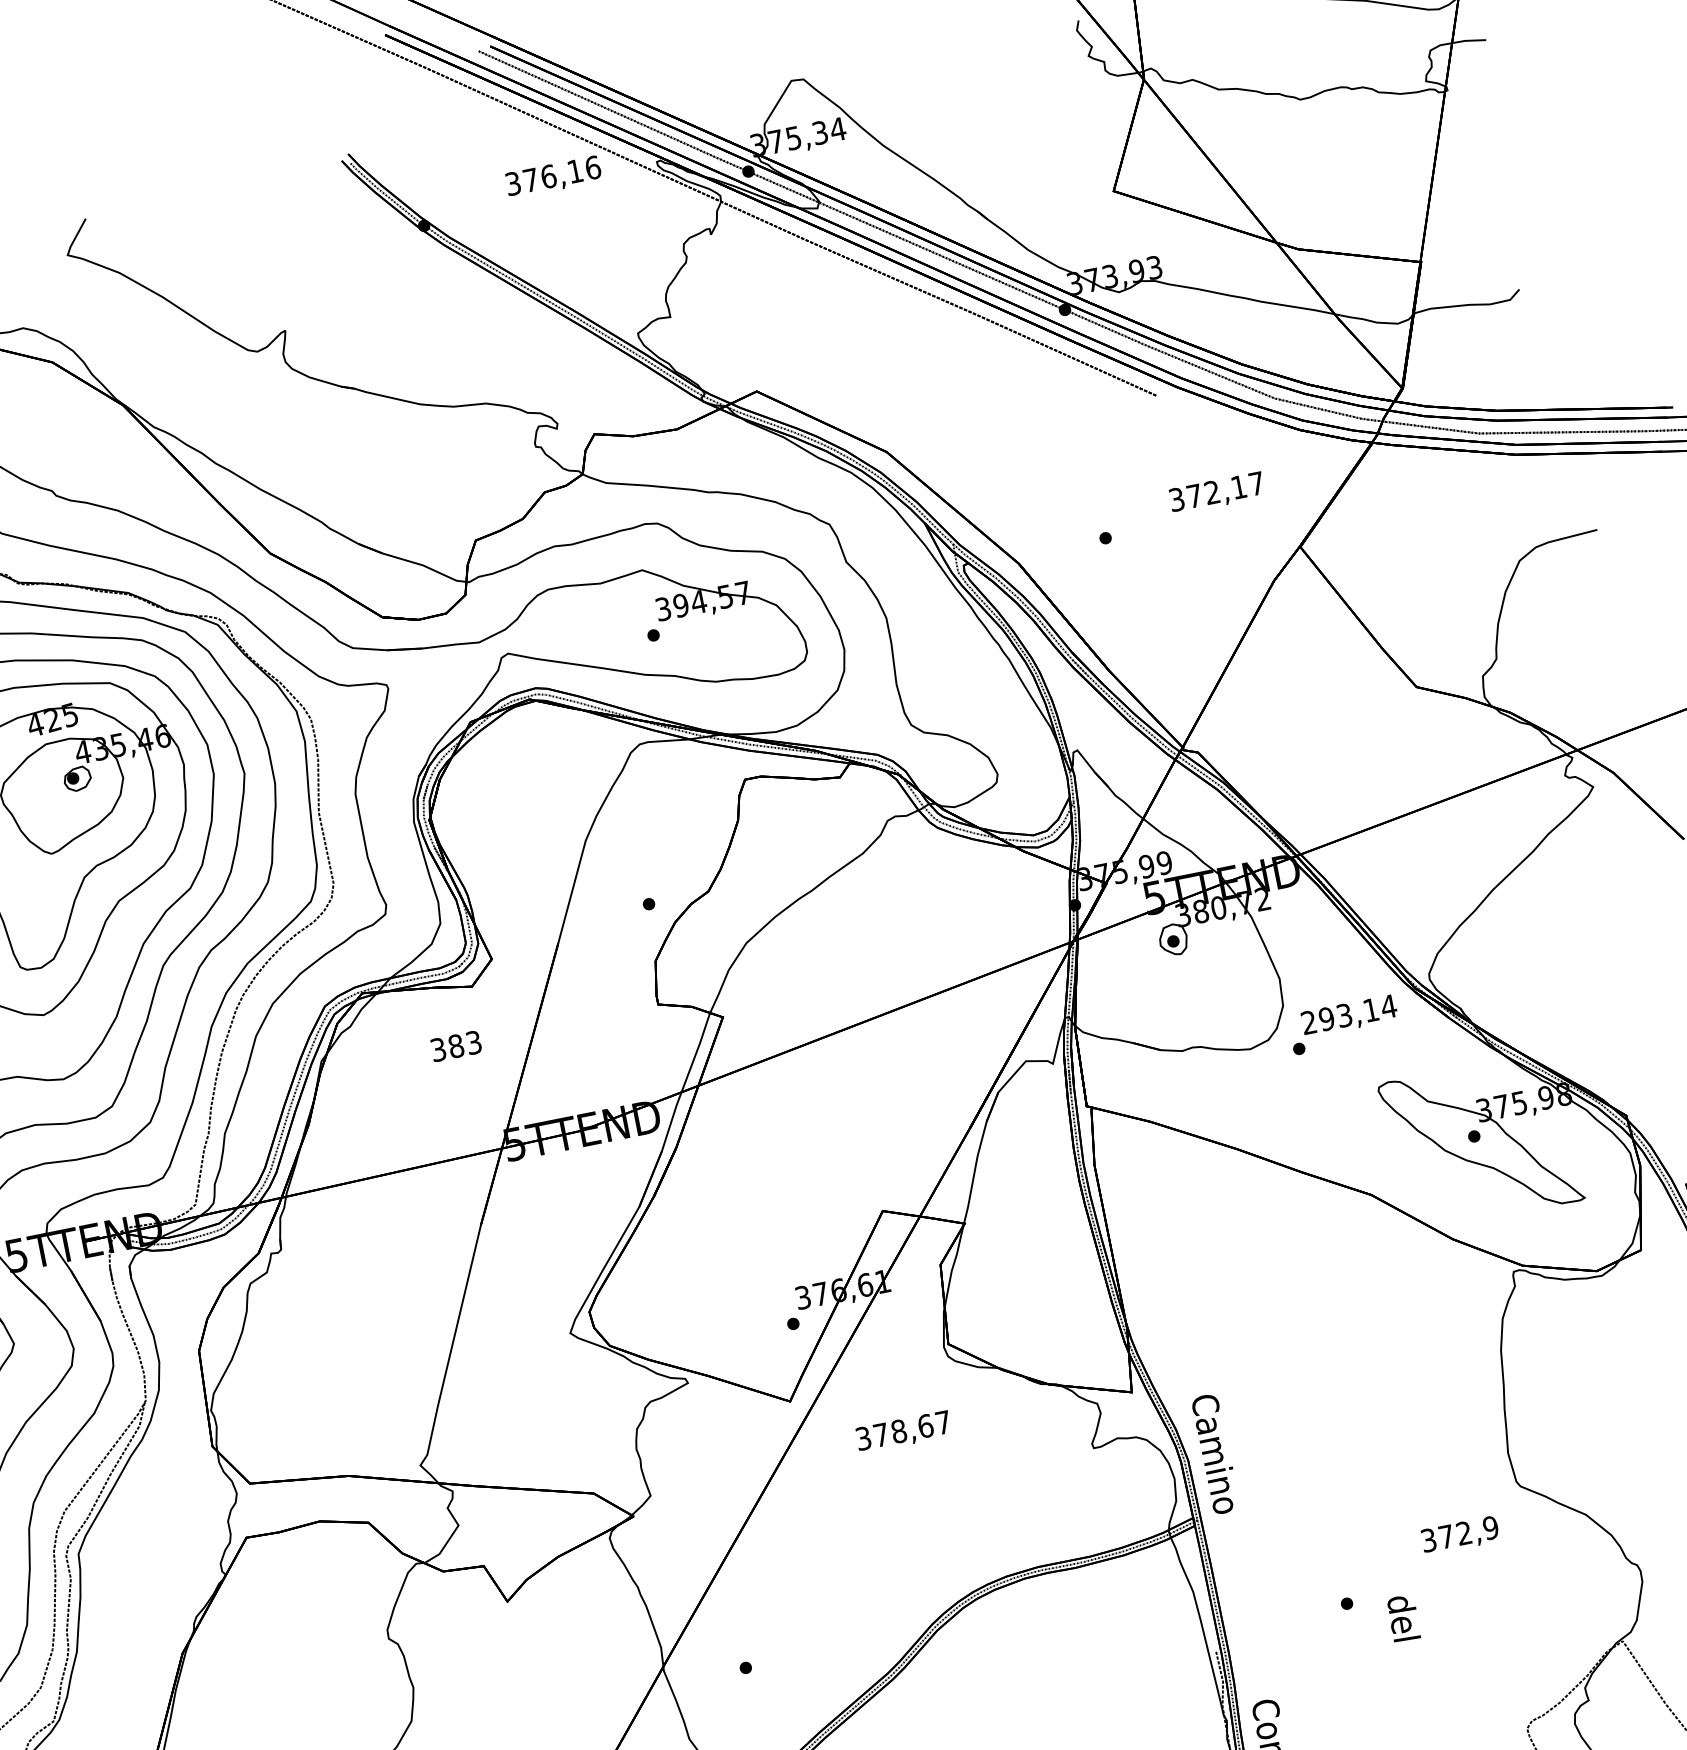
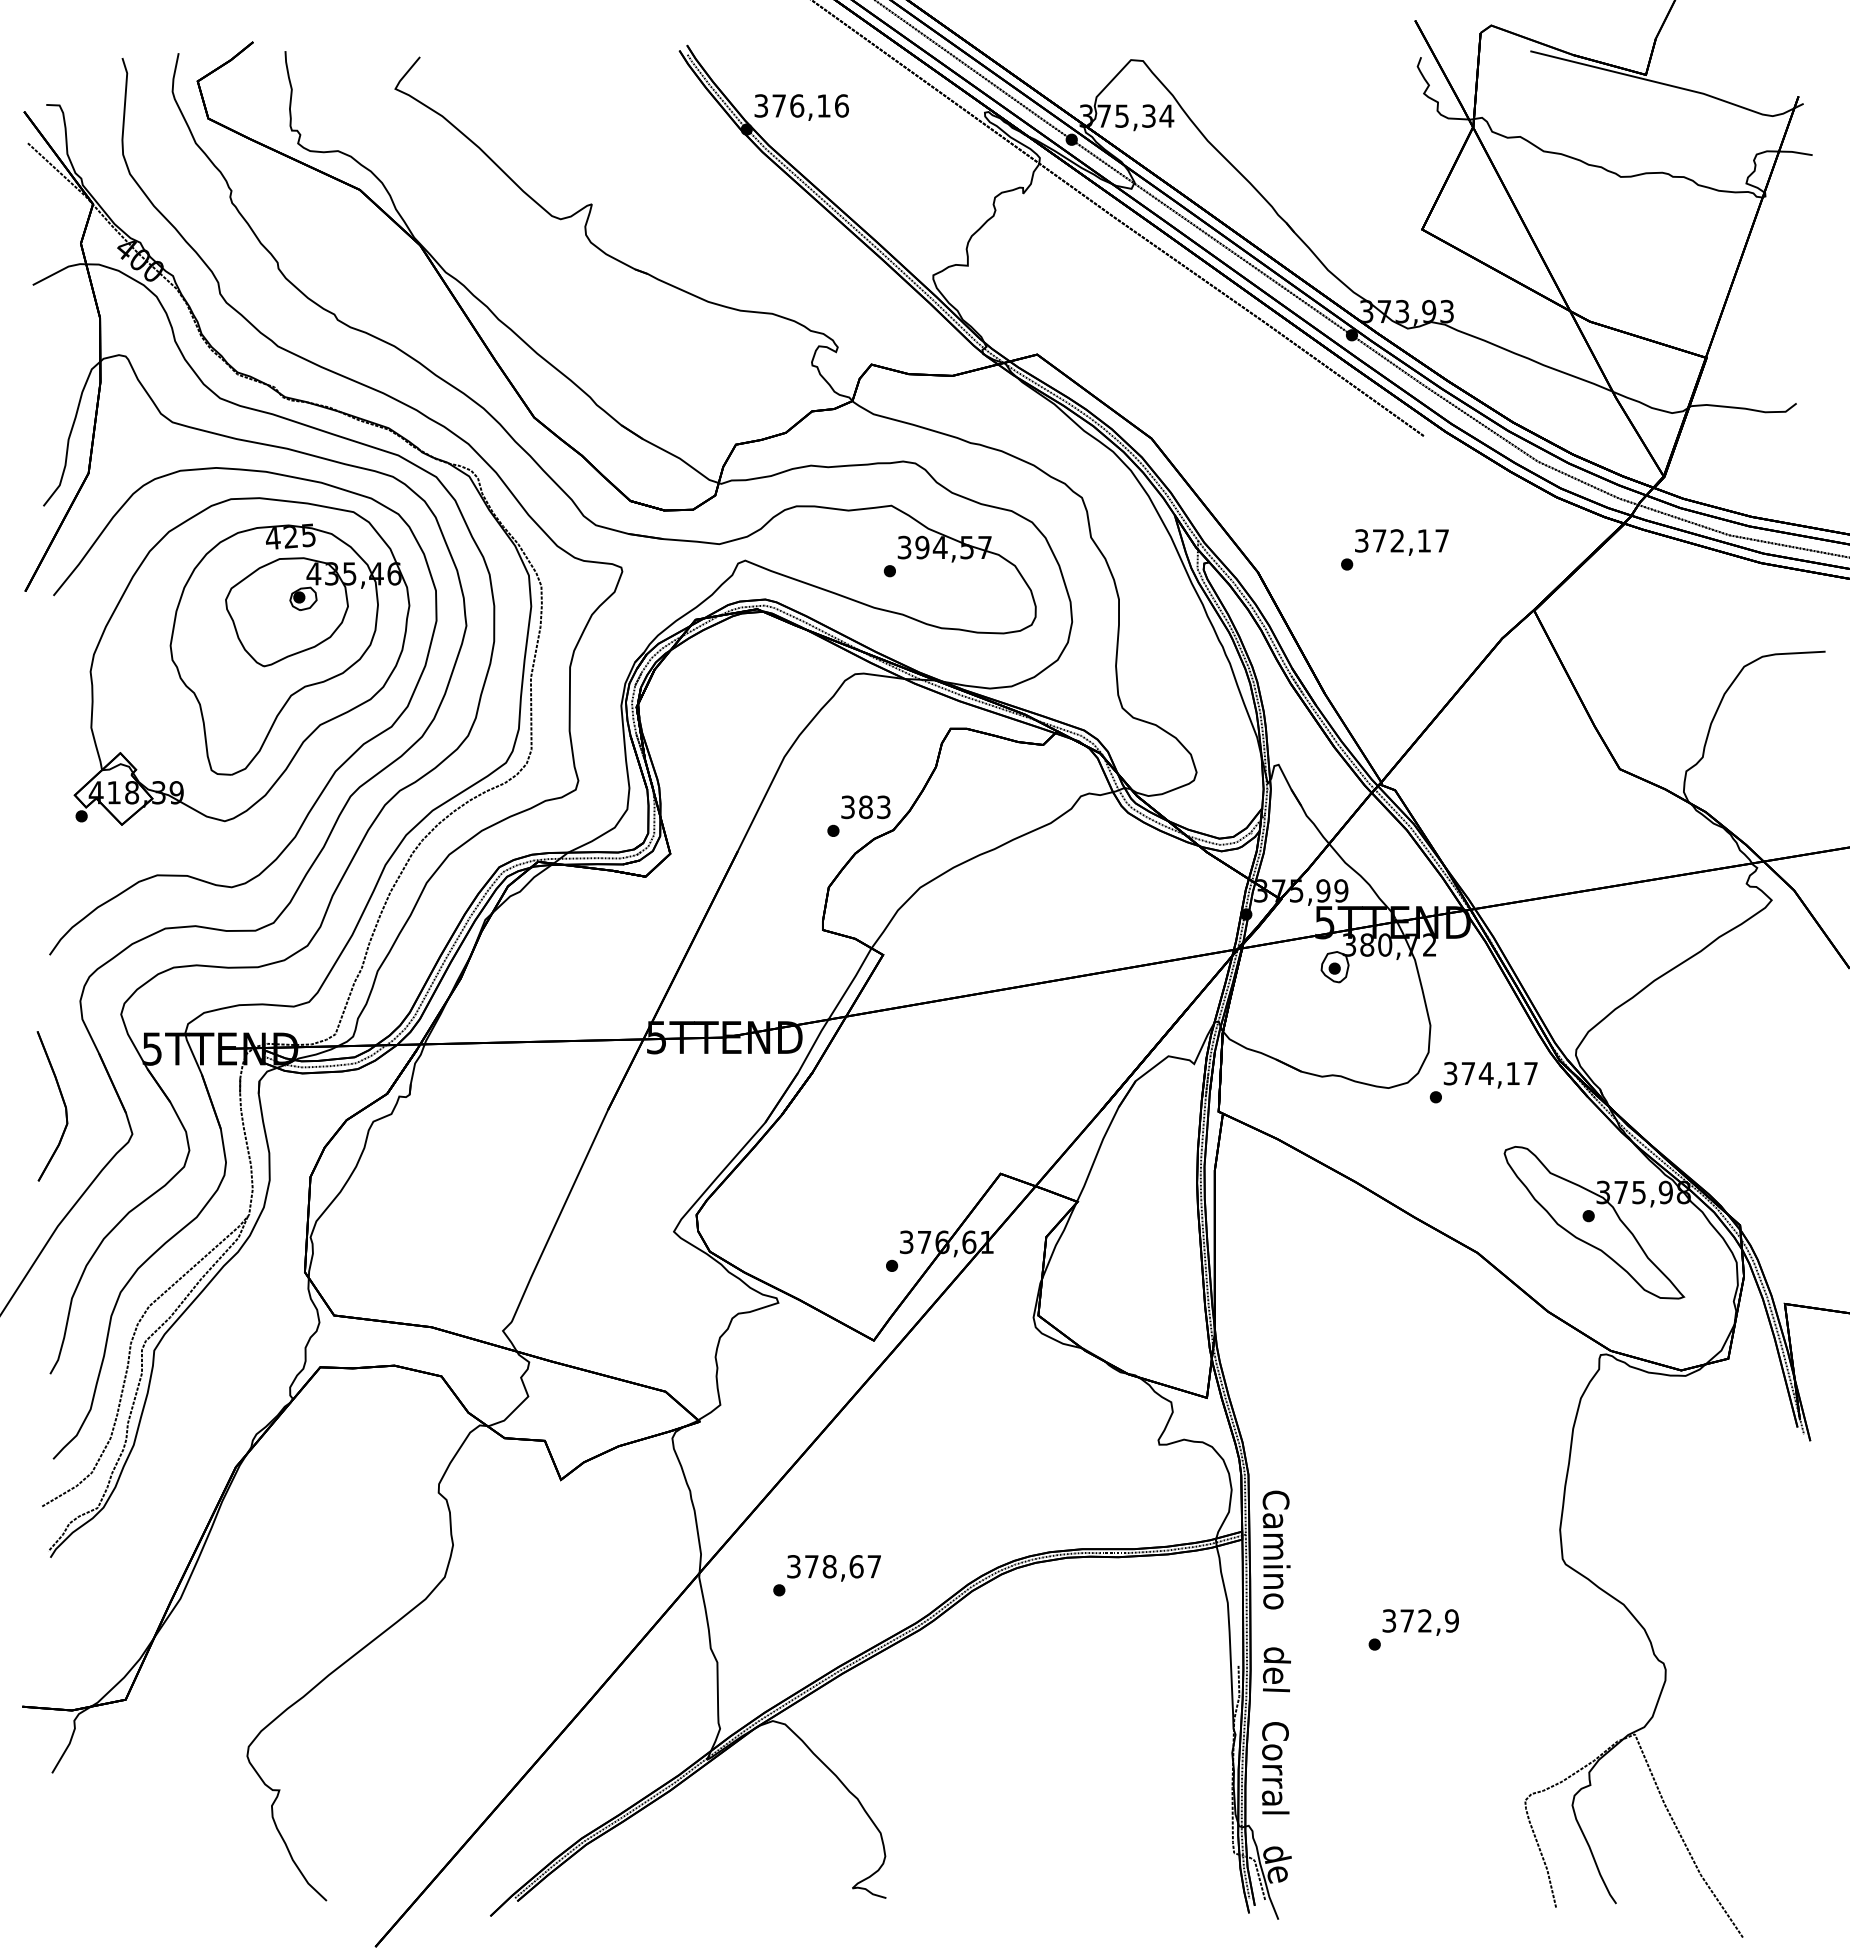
text: (553, 177) -> (801, 107), moved
text: (1216, 493) -> (1401, 542), moved
text: (1348, 1014) -> (1490, 1073), 293,14 -> 374,17
text: (455, 1046) -> (865, 807), moved
text: (903, 1432) -> (833, 1568), moved
text: (1215, 1453) -> (1276, 1549), moved
text: (1460, 1535) -> (1420, 1622), moved
text: (1403, 1618) -> (1276, 1669), moved

